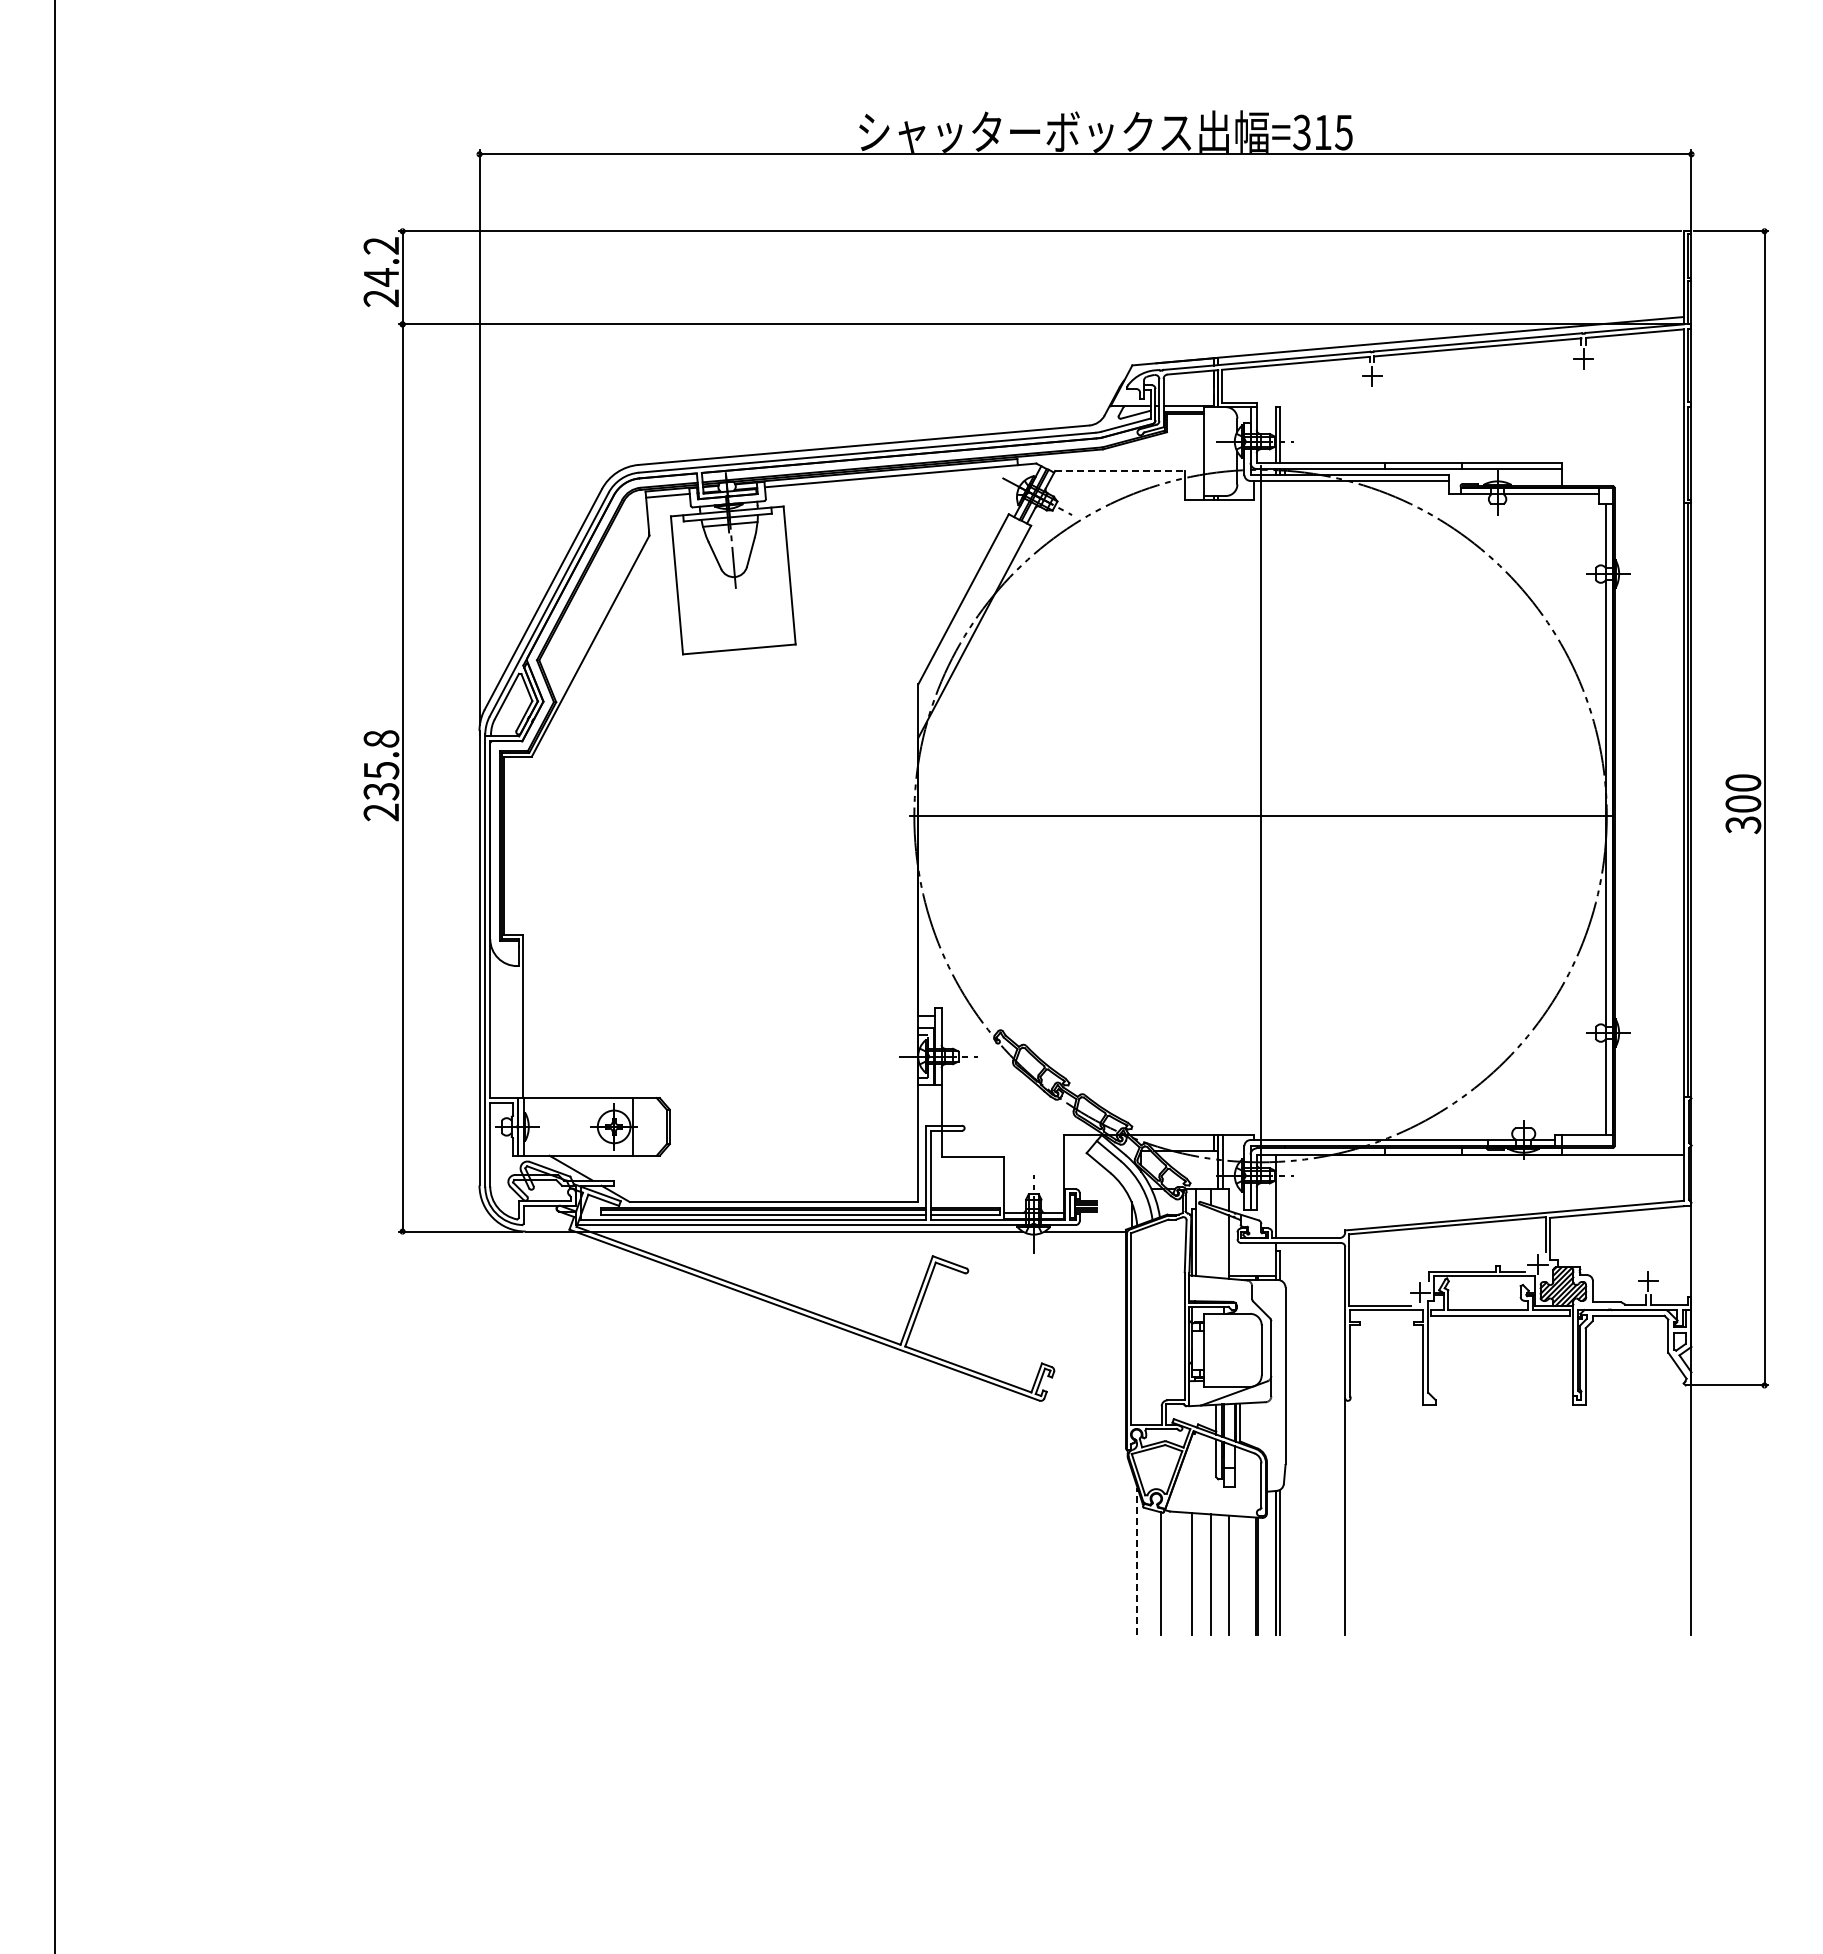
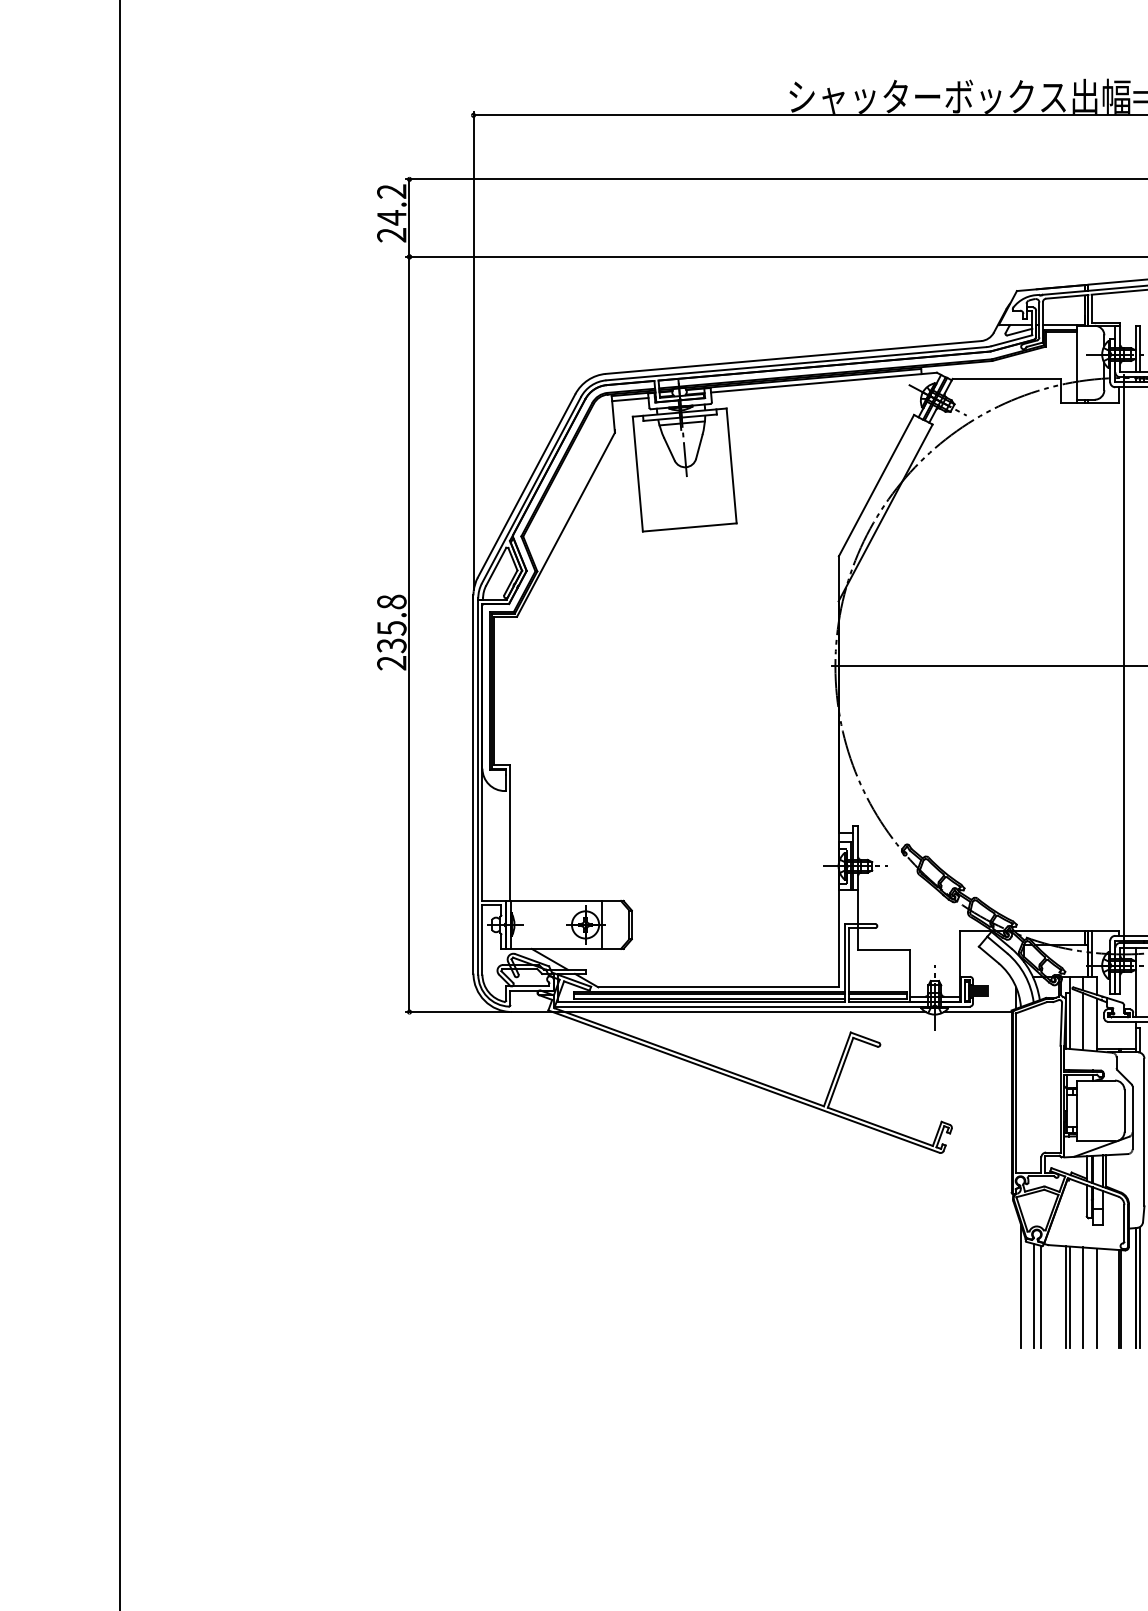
line: (1120, 470) -> (1007, 378), dashed -> solid
line: (1211, 1242) -> (1082, 1021), added
line: (1137, 1561) -> (1021, 1286), dashed -> solid
line: (1153, 1572) -> (1034, 1295), added
line: (1195, 1574) -> (1069, 1297), added

